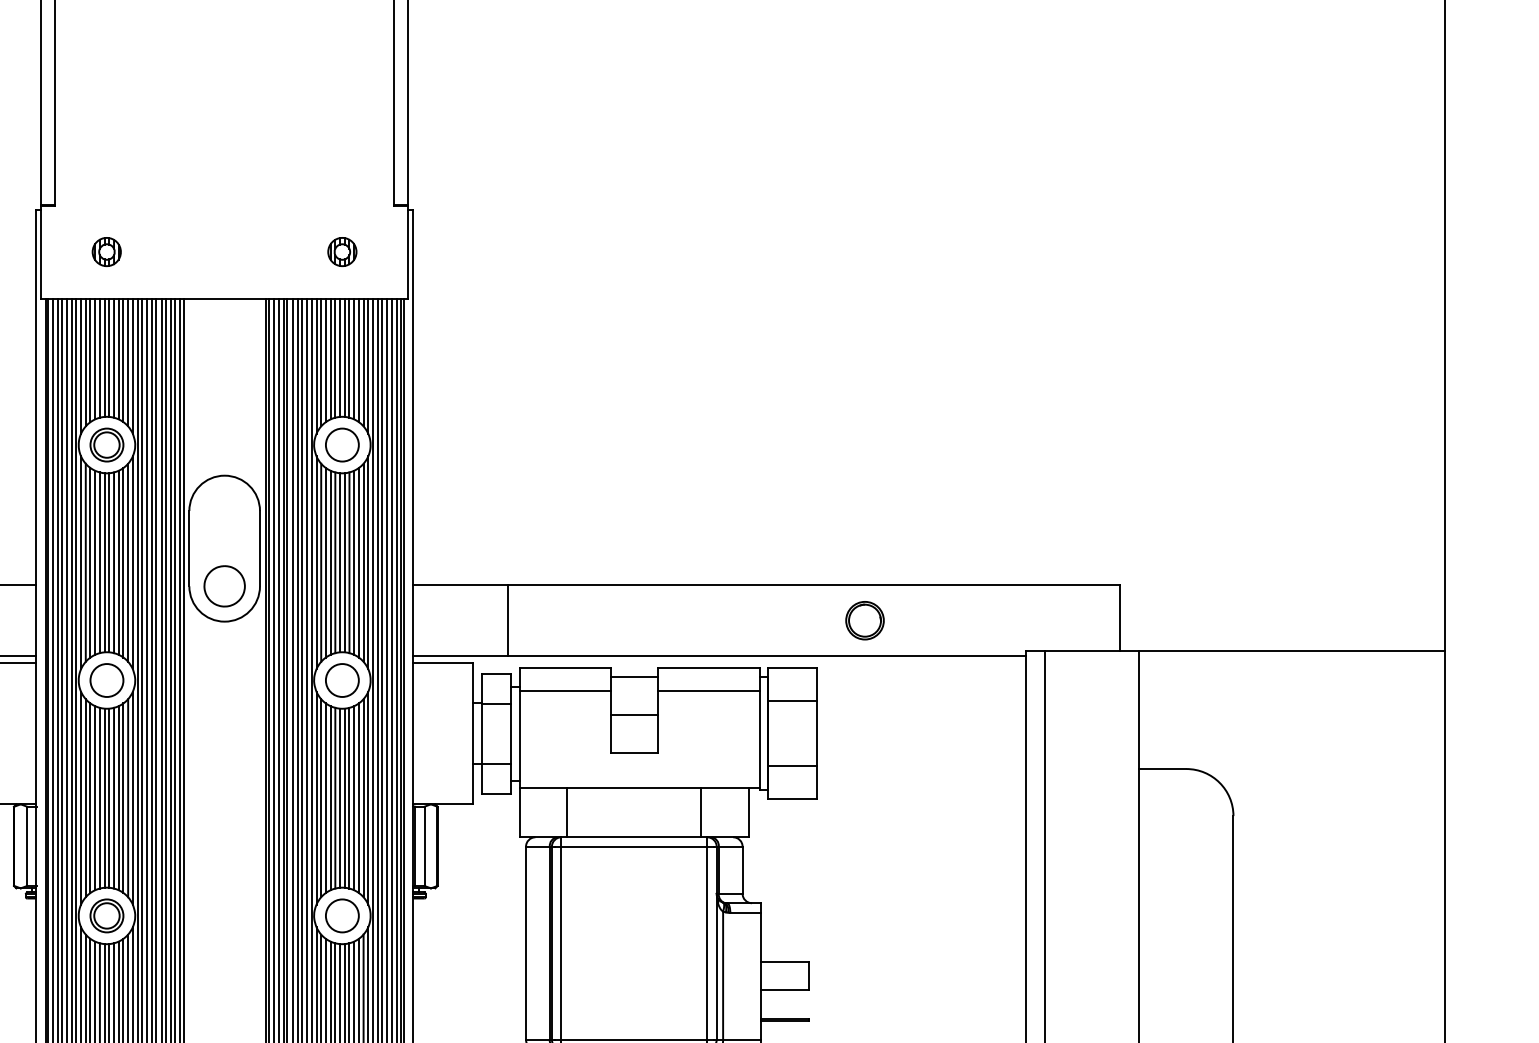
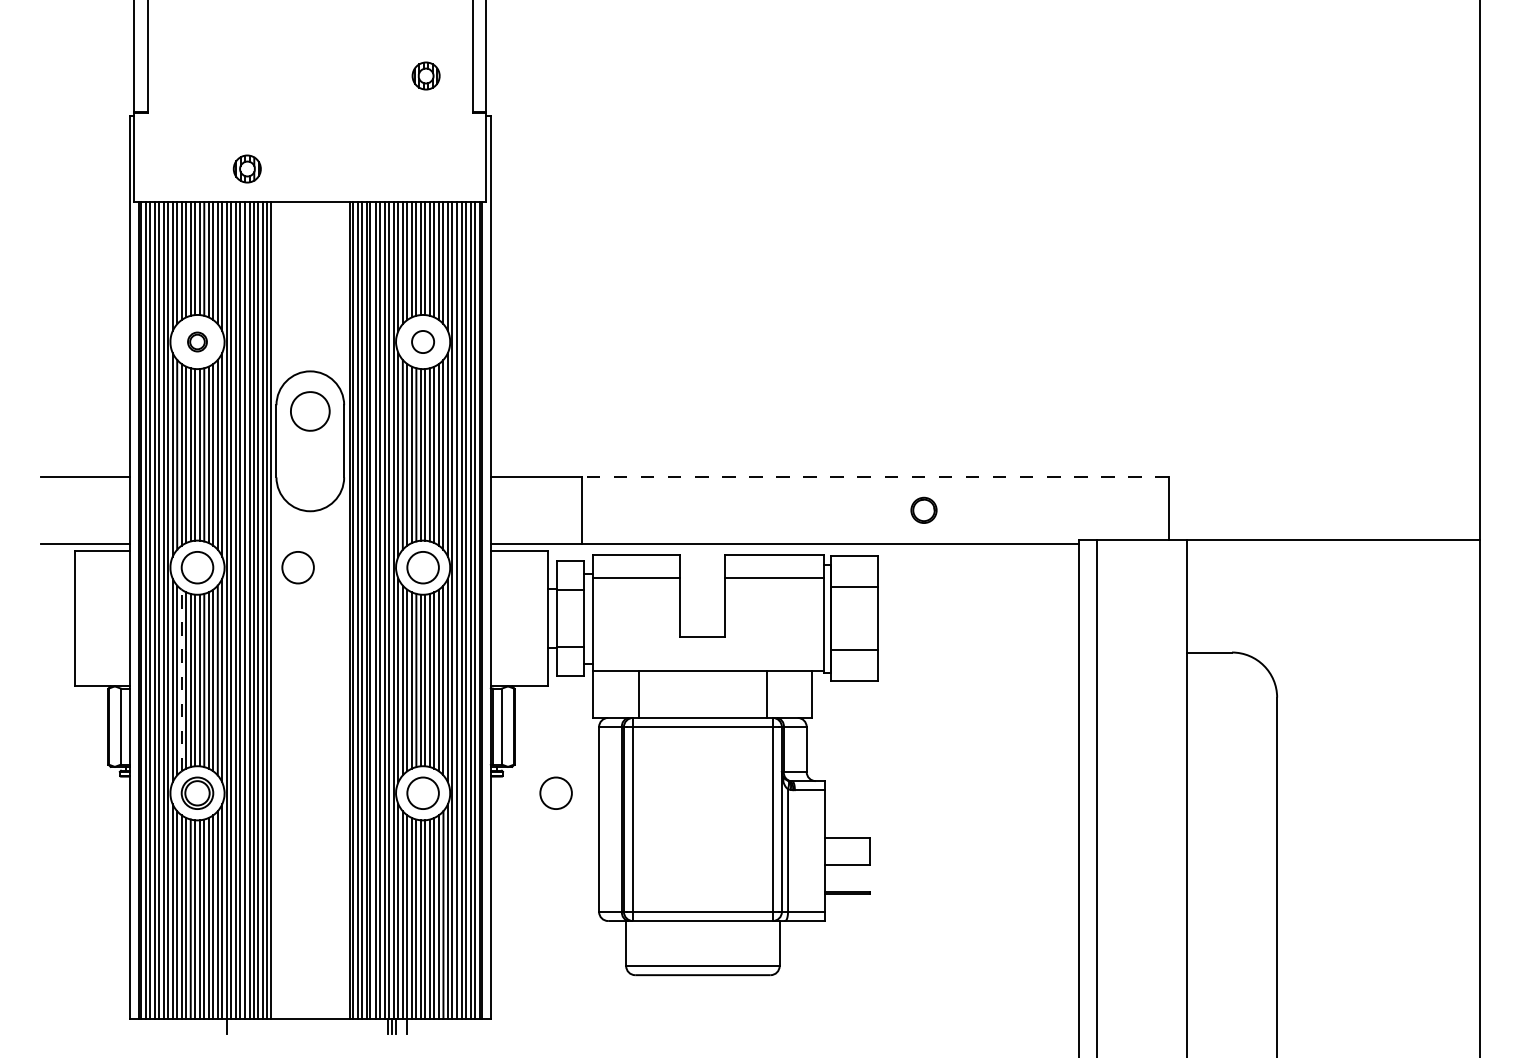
part: (105, 251) -> (246, 168), moved
part: (341, 251) -> (425, 75), moved
part: (106, 444) -> (197, 341), size x0.6
circle: (341, 444) -> (422, 341), size x0.7
line: (814, 585) -> (875, 476), solid -> dashed
part: (224, 586) -> (310, 411), moved
part: (864, 620) -> (923, 510), size x0.7
line: (633, 677) -> (702, 564), removed
circle: (211, 680) -> (297, 567), added
line: (633, 714) -> (702, 600), removed
line: (90, 798) -> (181, 680), solid -> dashed
circle: (480, 915) -> (555, 792), added

